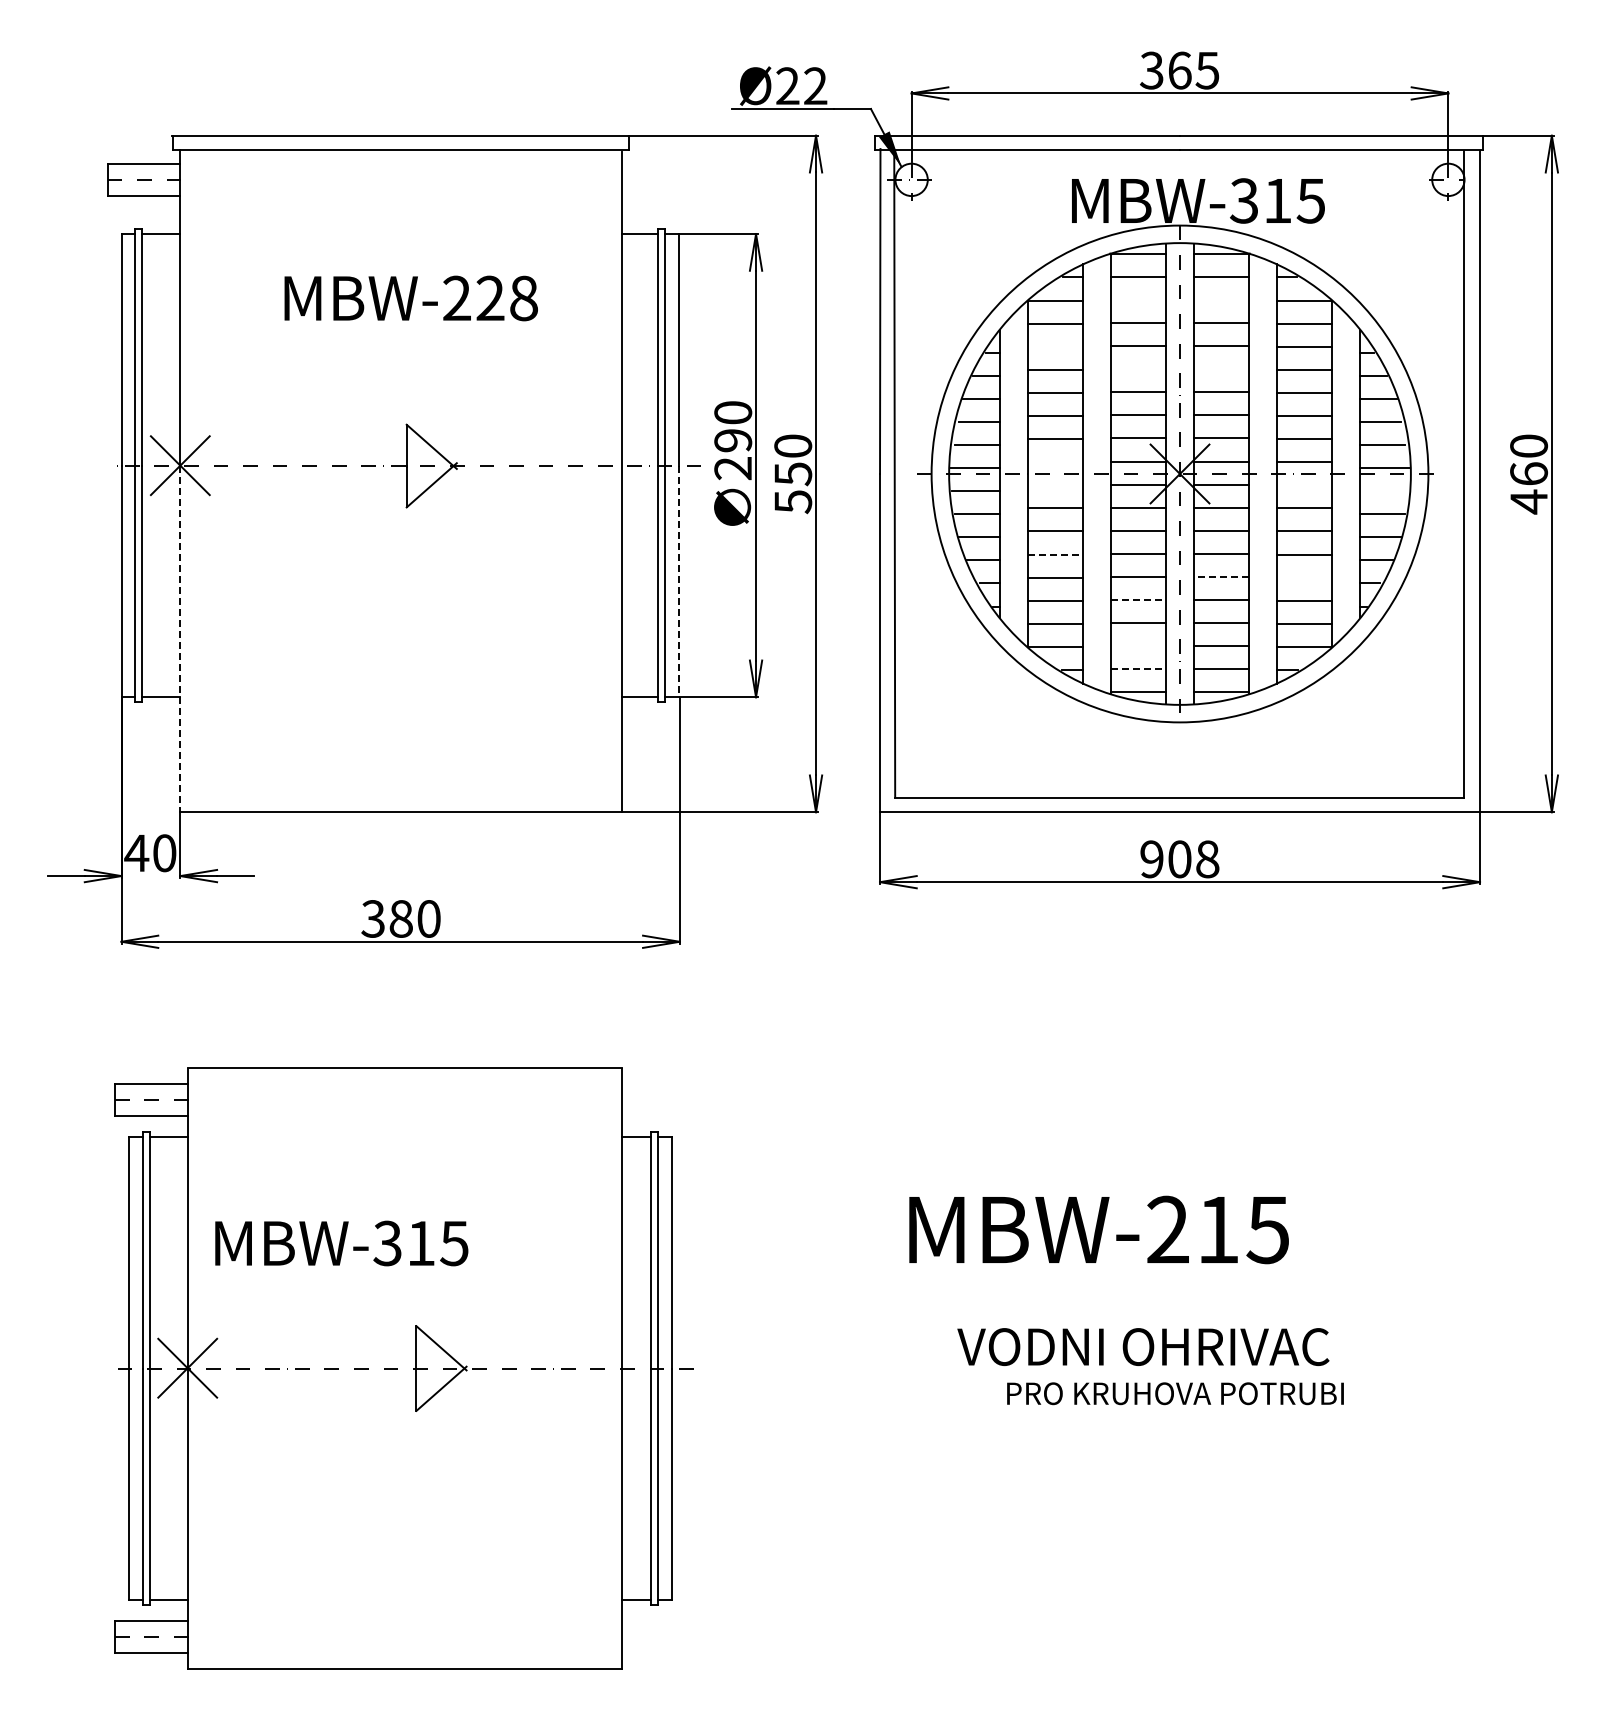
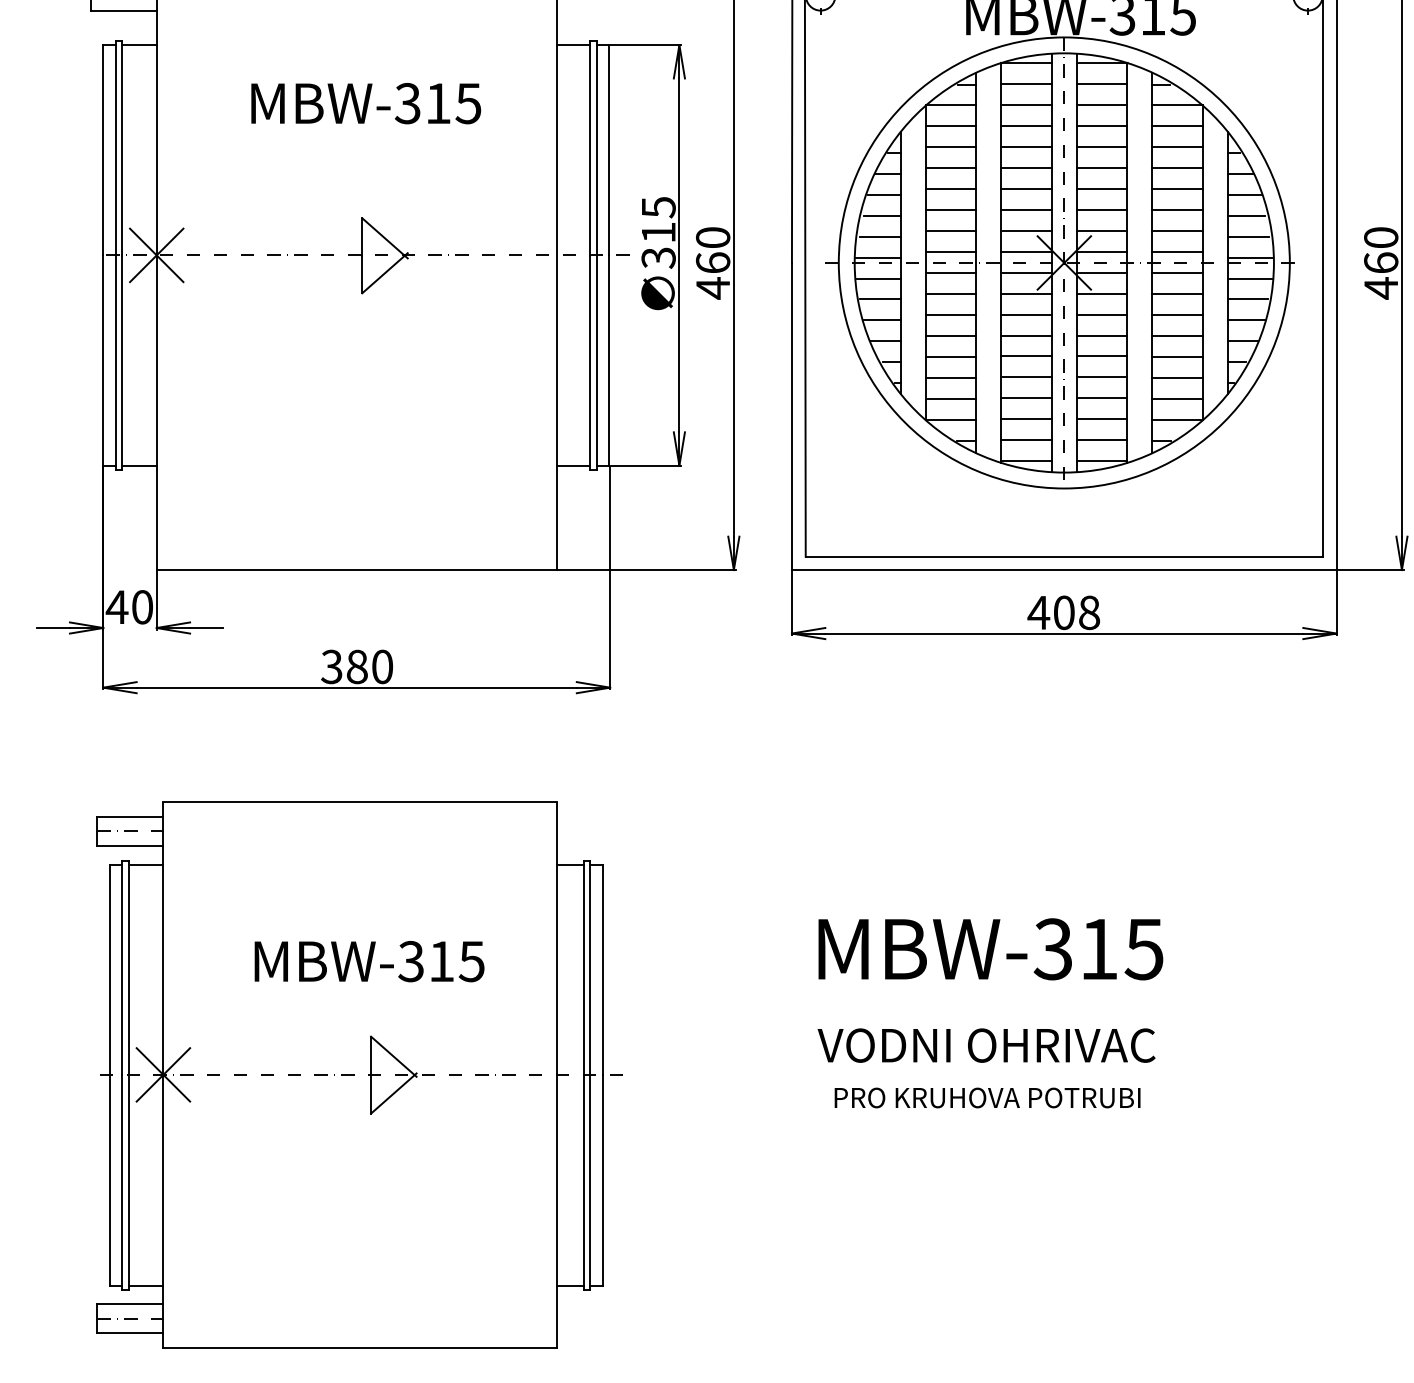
text: (489, 298) -> (437, 103), MBW-228 -> MBW-315
line: (1138, 299) -> (1026, 104), added
line: (1221, 299) -> (1101, 104), added
line: (1055, 346) -> (951, 147), added
line: (1138, 369) -> (1026, 168), added
line: (1221, 369) -> (1101, 168), added
text: (733, 440) -> (658, 232), 290 -> 315
line: (1055, 462) -> (951, 252), added
line: (1055, 485) -> (951, 273), added
line: (1304, 485) -> (1177, 273), added
text: (793, 488) -> (713, 276), 550 -> 460
line: (1384, 491) -> (1249, 278), added
line: (1055, 554) -> (951, 336), dashed -> solid
line: (1221, 576) -> (1101, 356), dashed -> solid
line: (1304, 577) -> (1177, 356), added
line: (678, 581) -> (609, 360), dashed -> solid
line: (1138, 600) -> (1026, 377), dashed -> solid
line: (180, 639) -> (156, 413), dashed -> solid
line: (1138, 646) -> (1026, 419), added
line: (1138, 669) -> (1026, 440), dashed -> solid
text: (1151, 859) -> (1038, 612), 908 -> 408
text: (1167, 1230) -> (1052, 949), MBW-215 -> MBW-315
text: (341, 1243) -> (369, 961), moved
text: (1143, 1346) -> (986, 1045), moved
text: (1175, 1393) -> (987, 1097), moved

